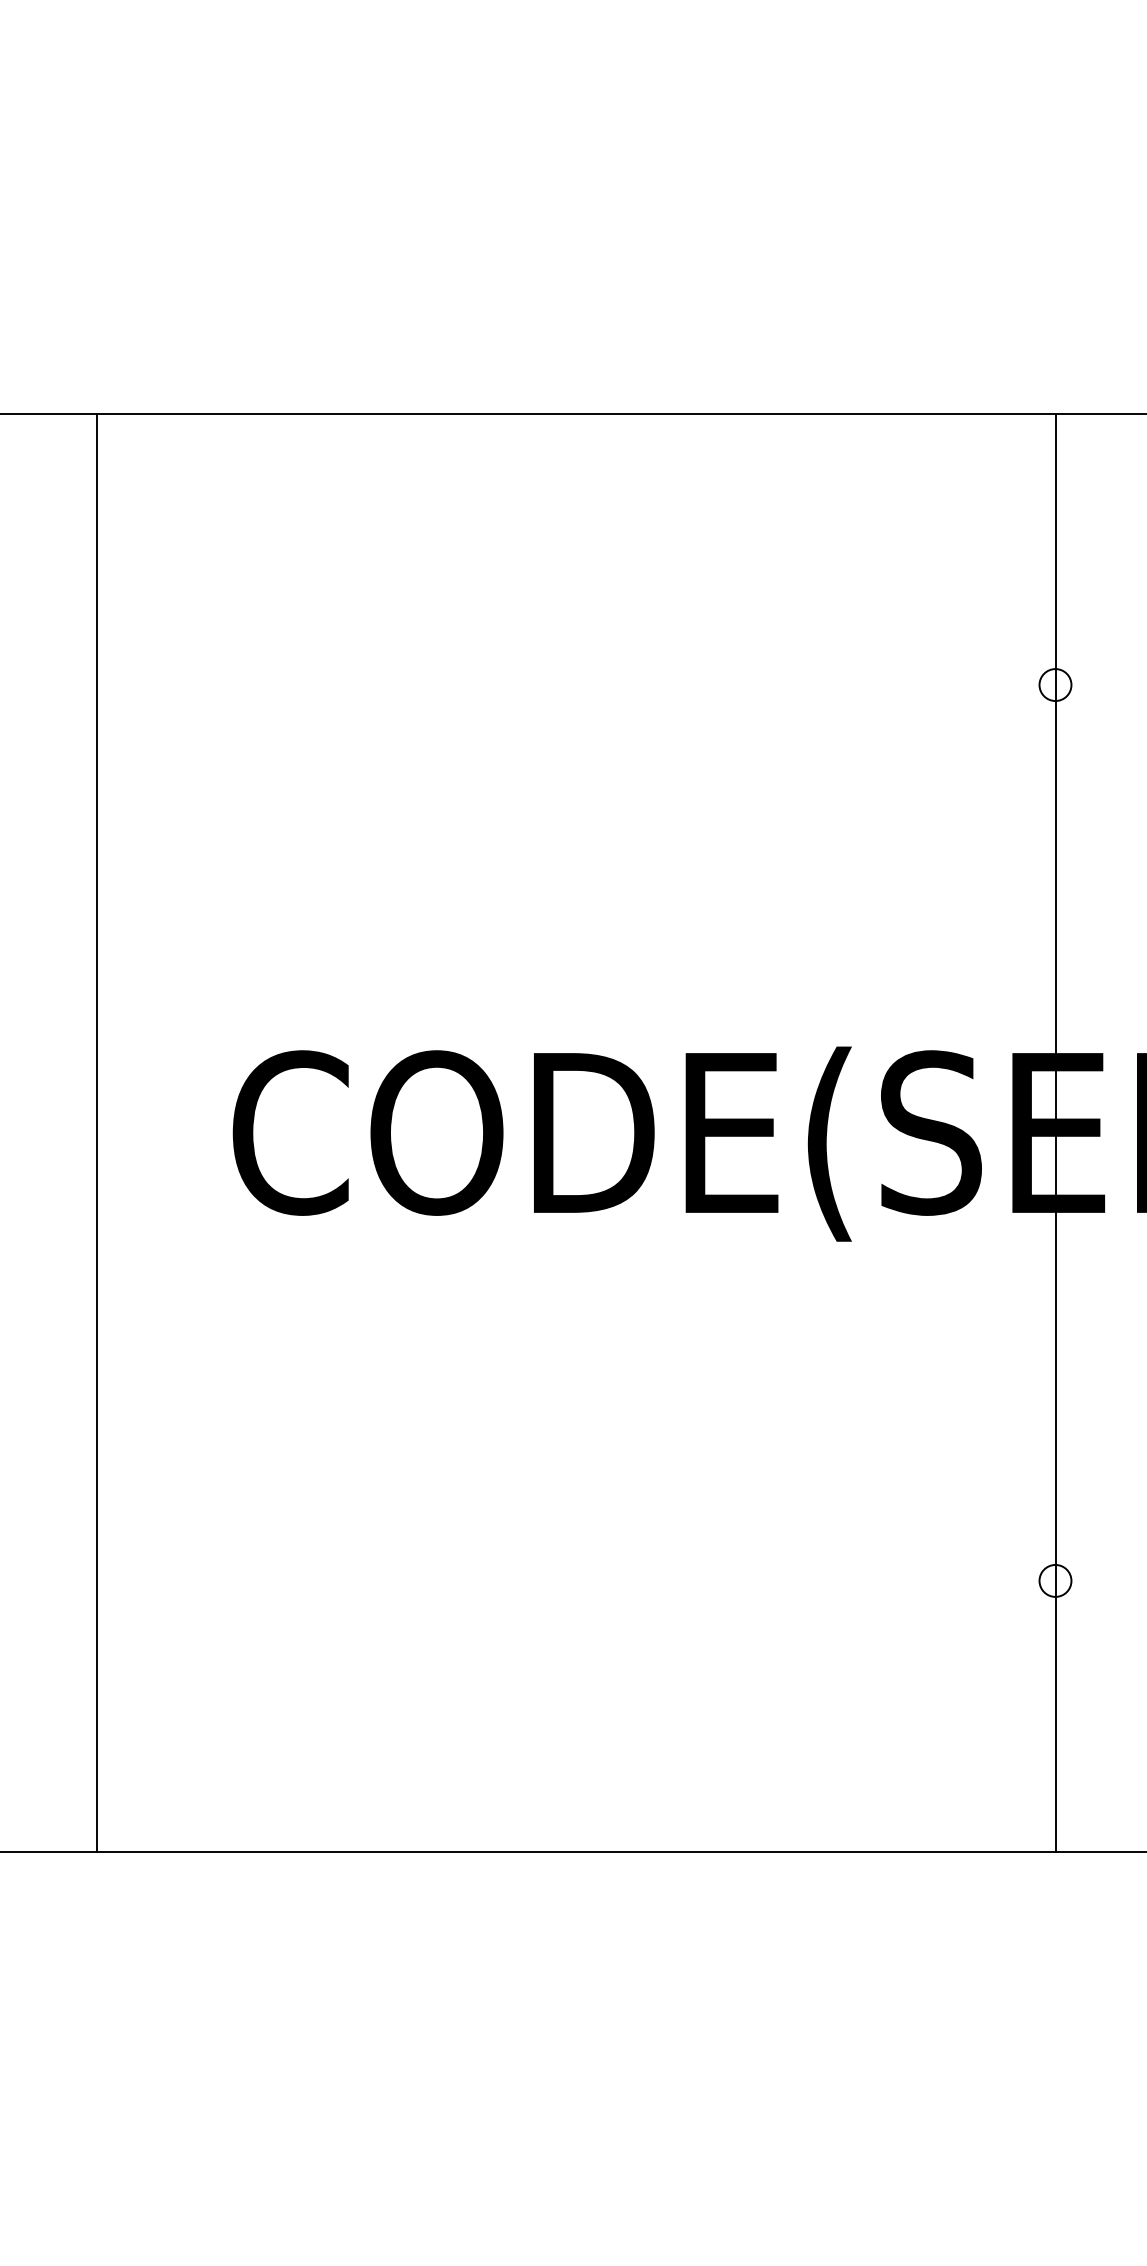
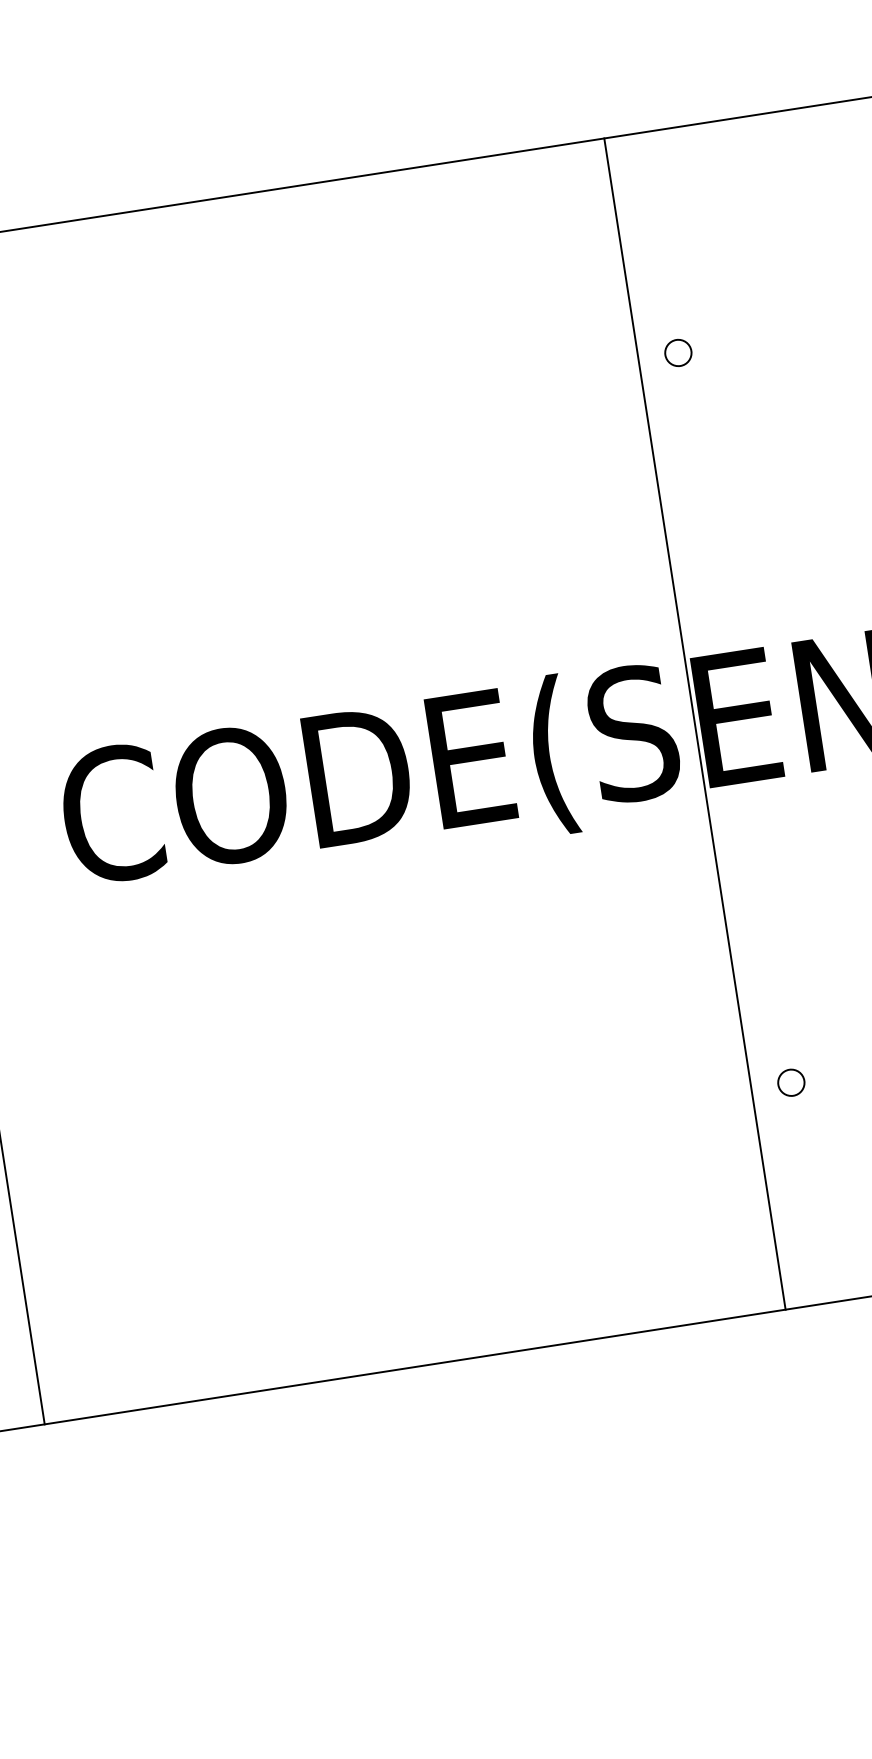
line: (1055, 1132) -> (694, 723), moved

